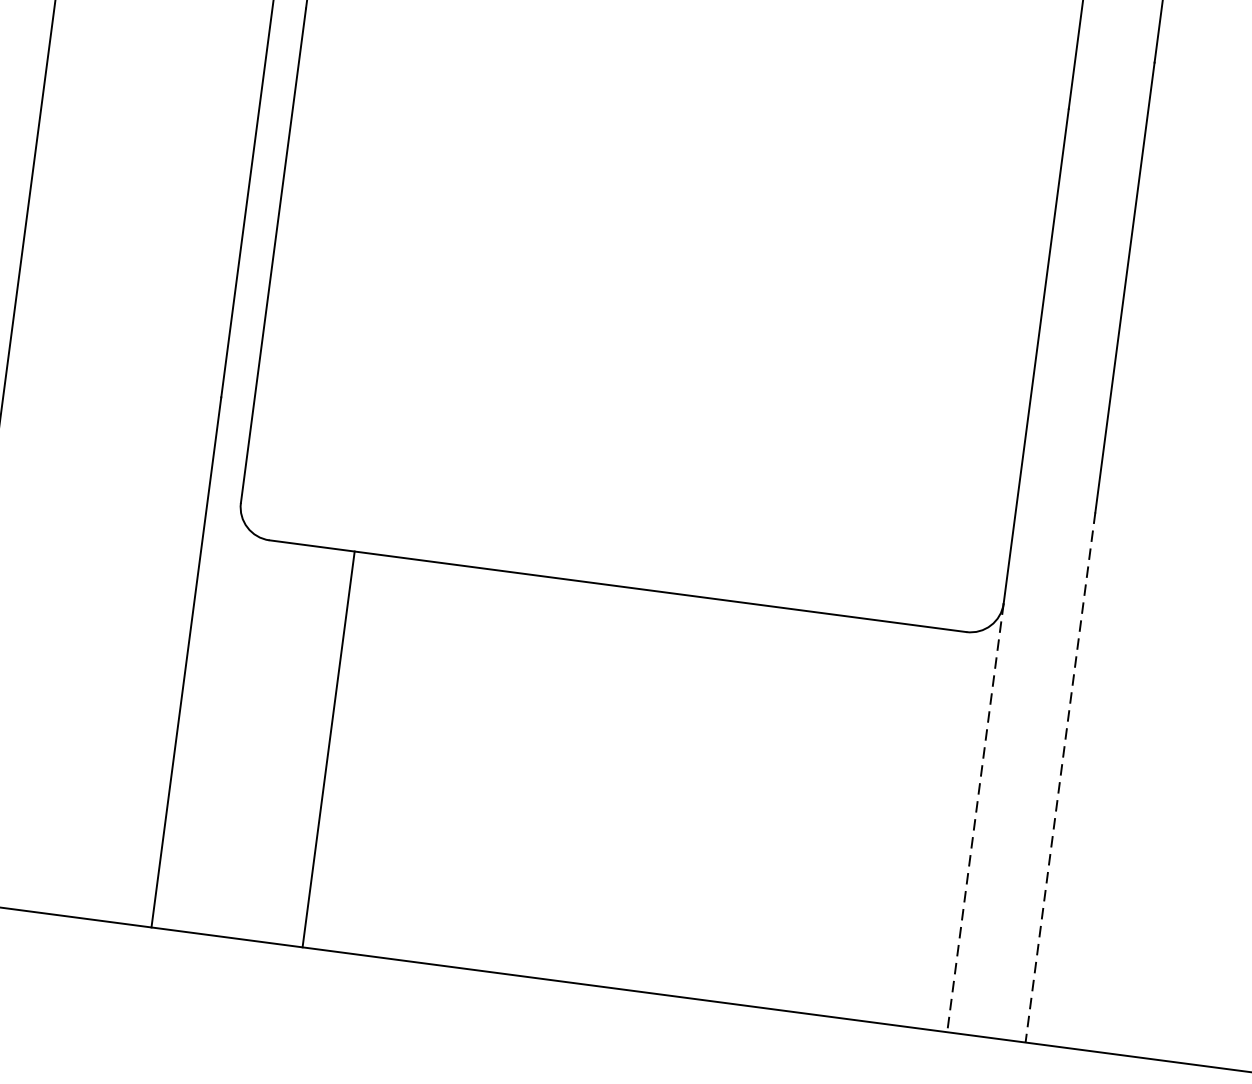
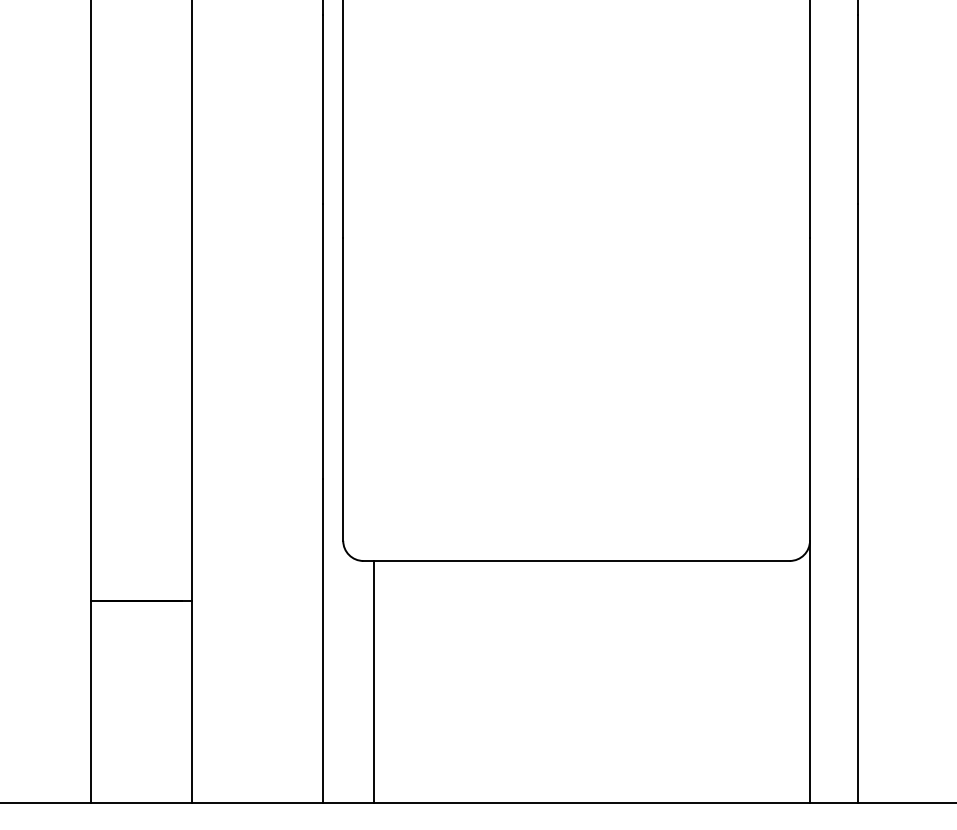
line: (328, 748) -> (373, 681), moved
line: (1059, 778) -> (857, 641), dashed -> solid
line: (976, 818) -> (810, 672), dashed -> solid

